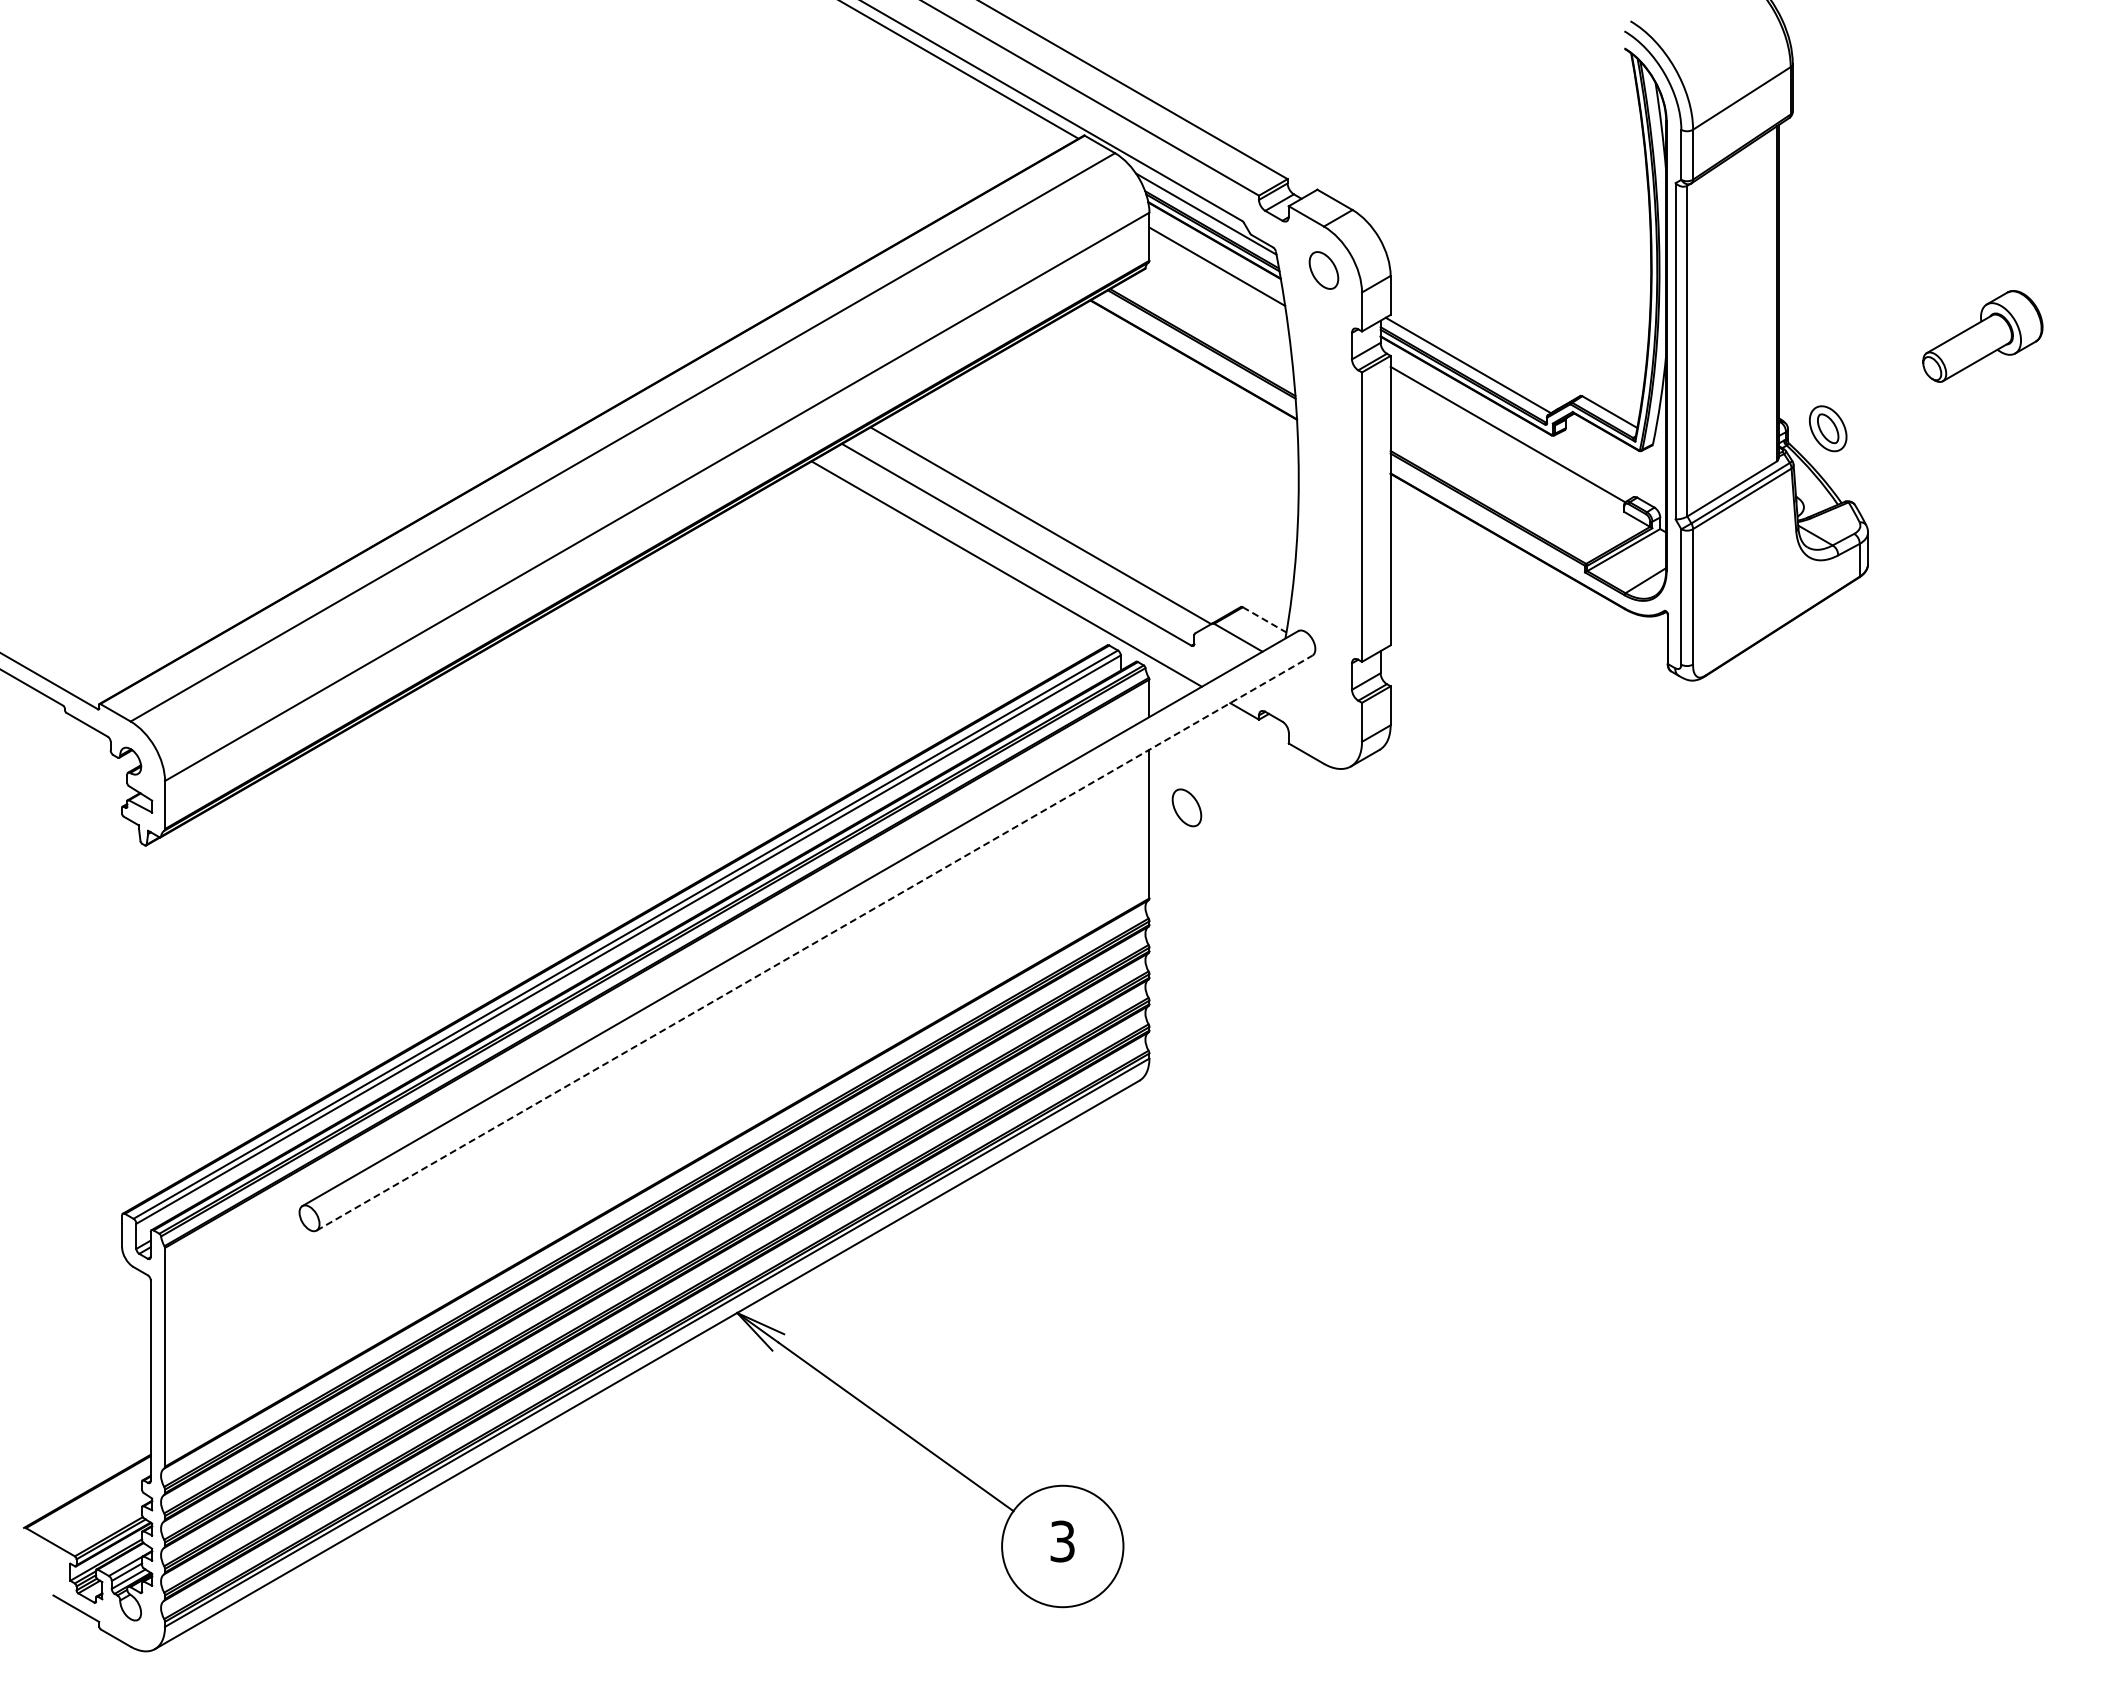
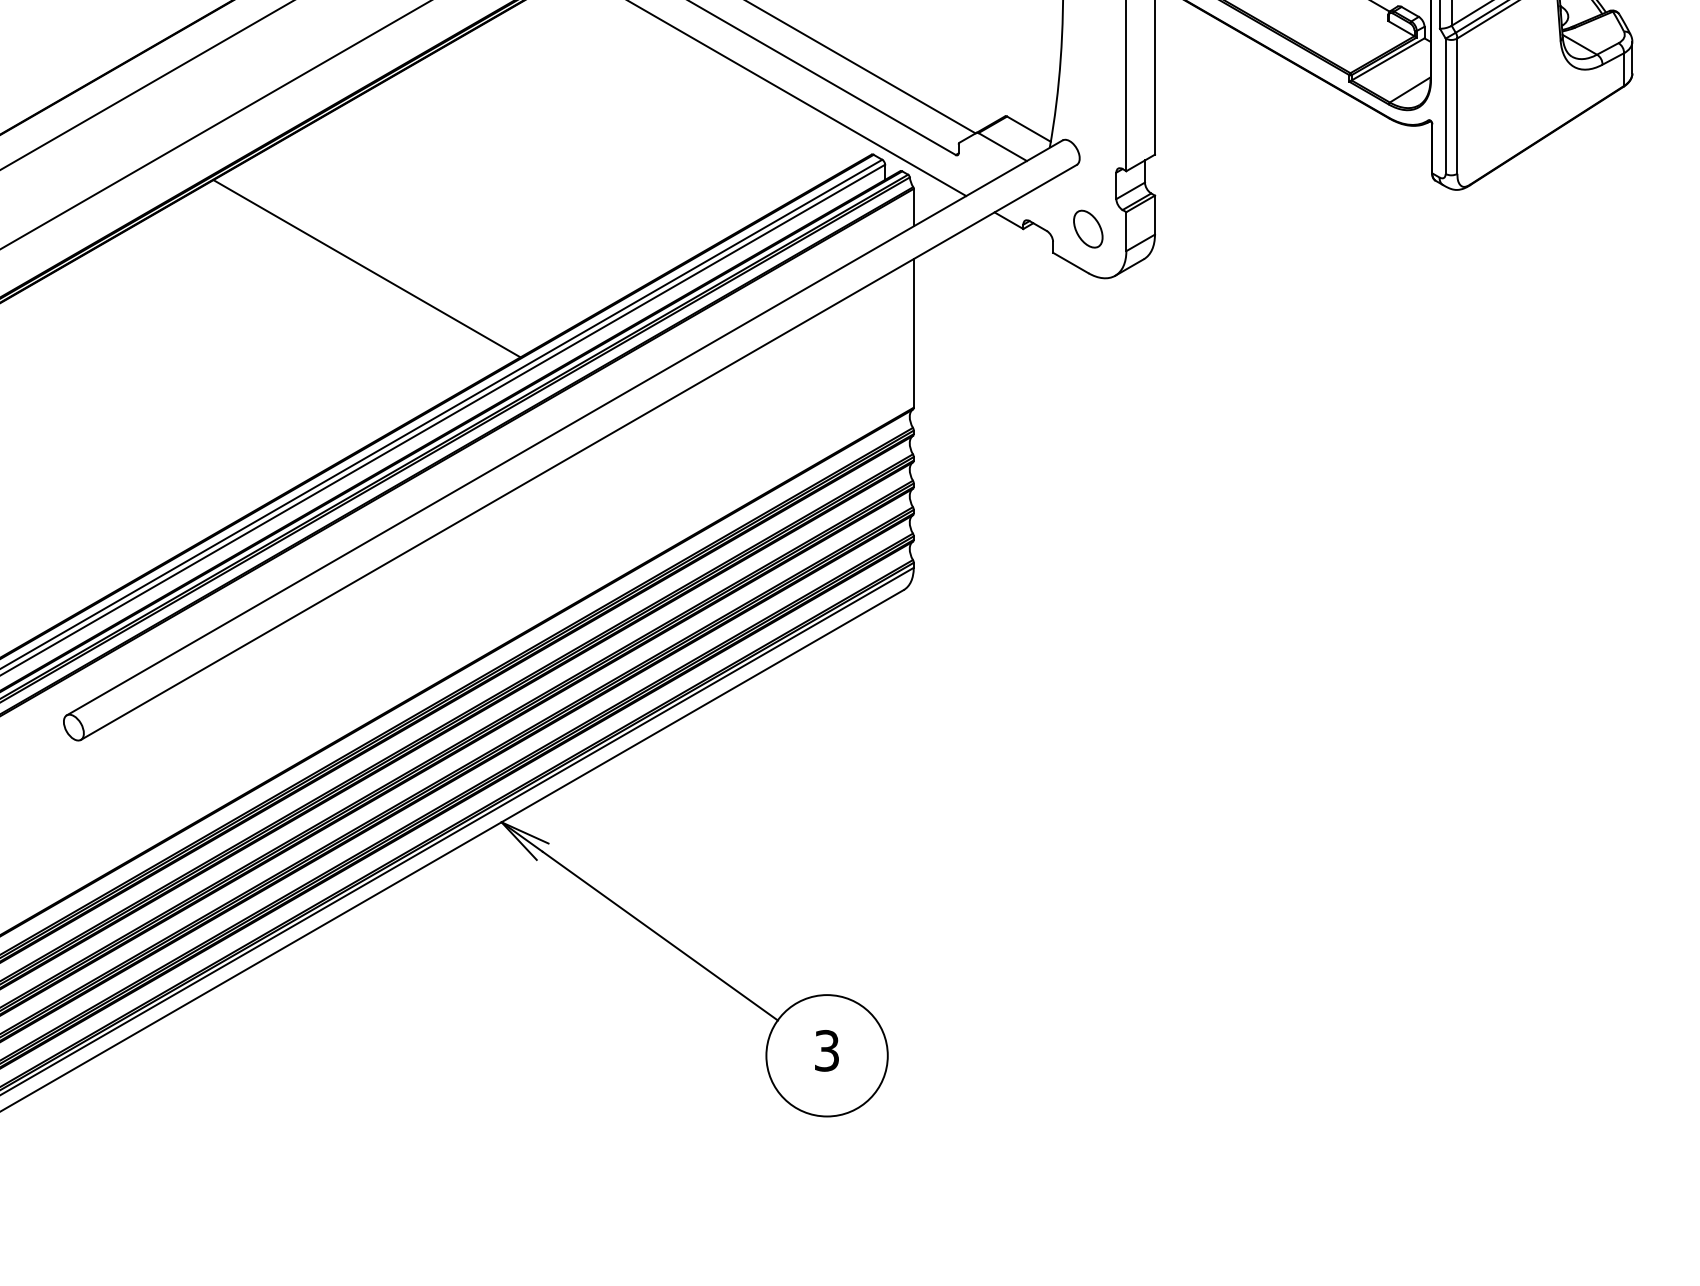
line: (1265, 620) -> (1029, 129), dashed -> solid
line: (602, 759) -> (366, 268), added
part: (1186, 807) -> (1087, 228), moved
line: (814, 943) -> (578, 452), dashed -> solid

